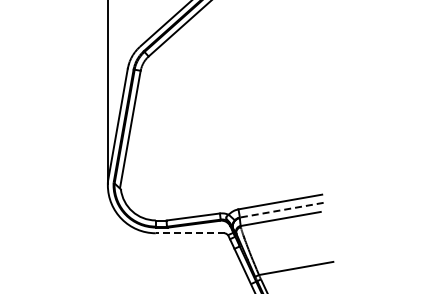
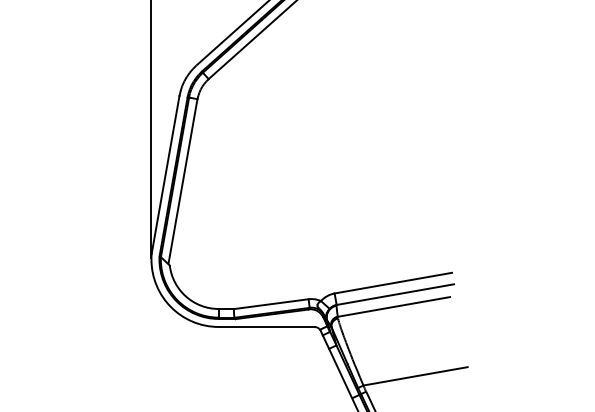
line: (281, 210) -> (394, 295), dashed -> solid
line: (189, 233) -> (265, 327), dashed -> solid

